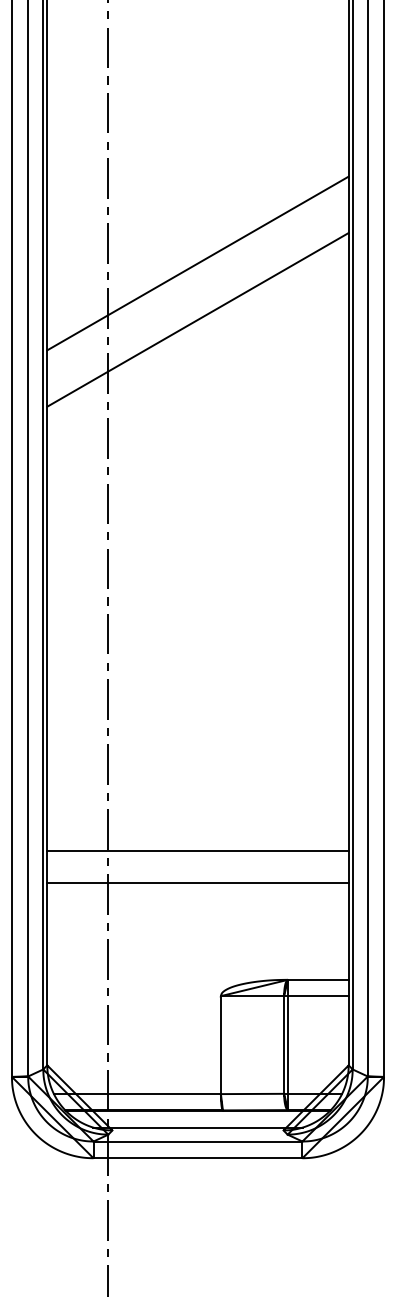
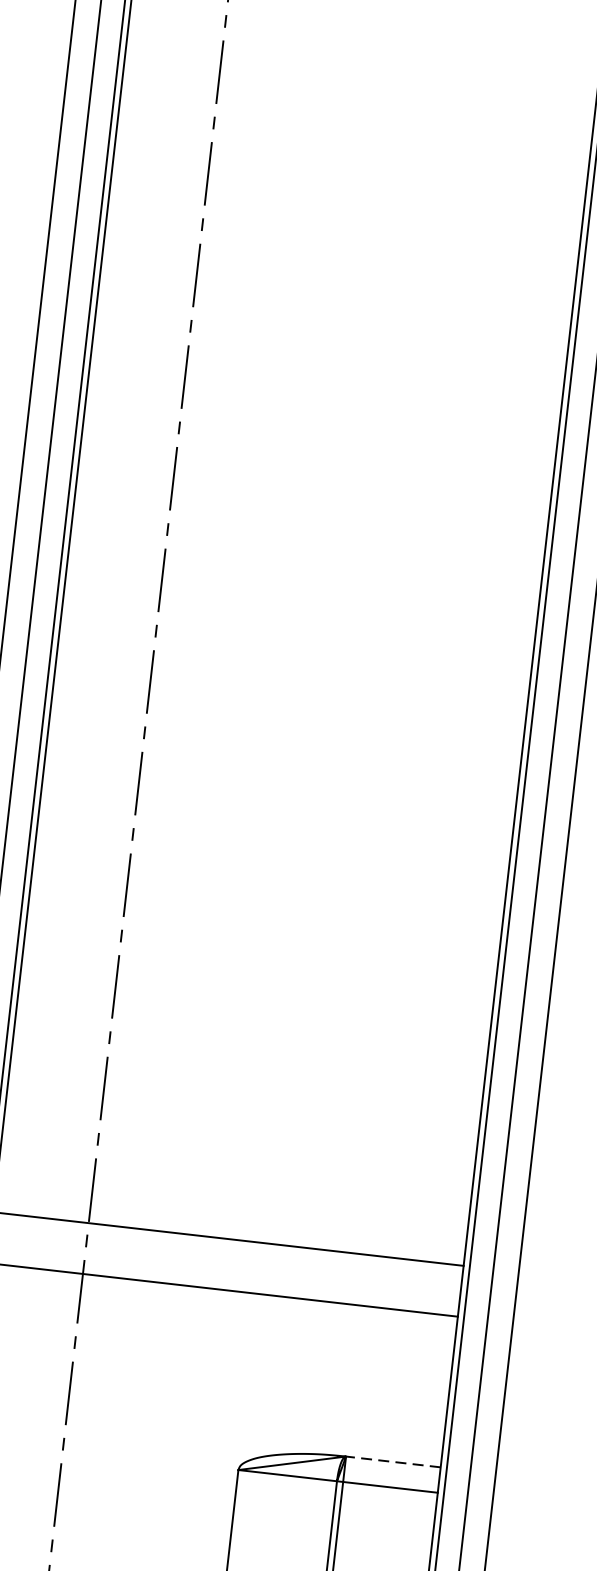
line: (197, 263) -> (332, 322), removed
line: (197, 319) -> (322, 410), removed
line: (317, 979) -> (392, 1461), solid -> dashed

